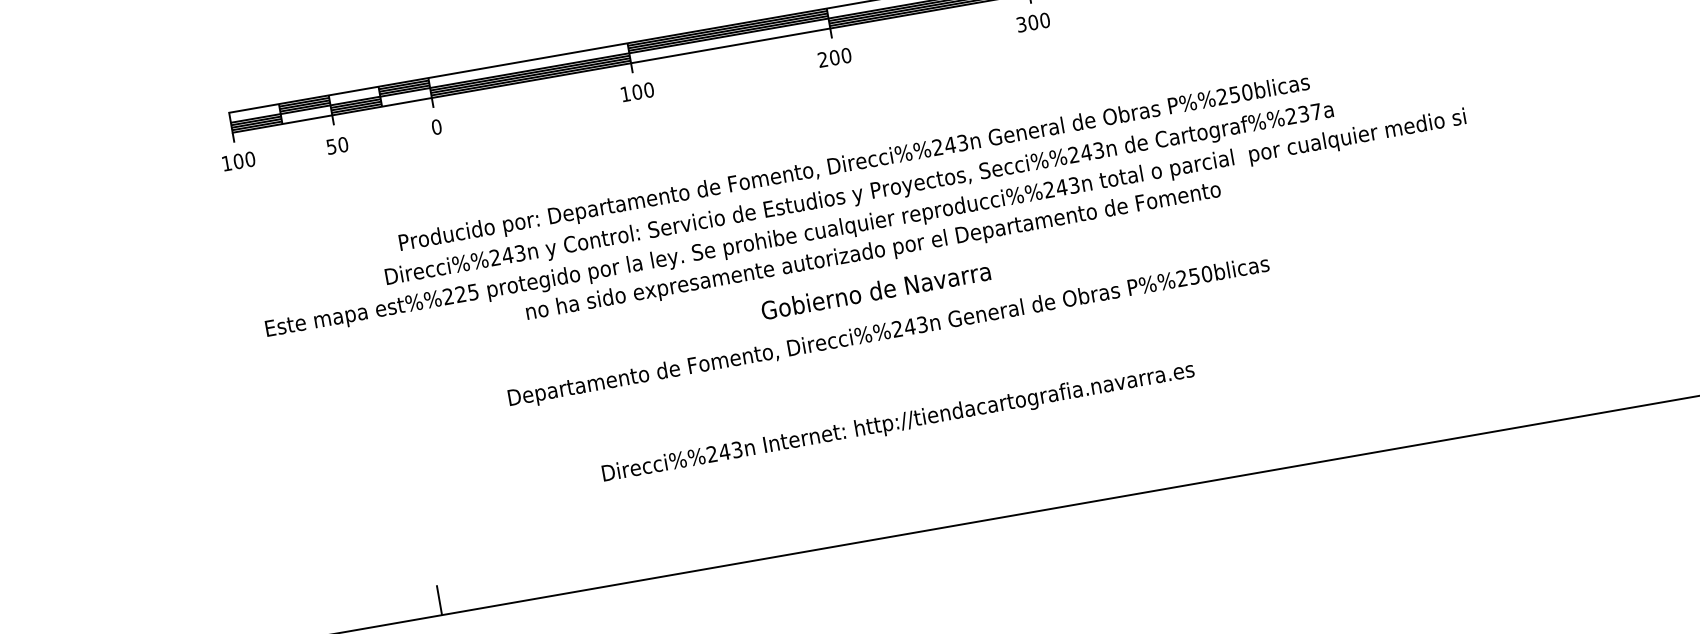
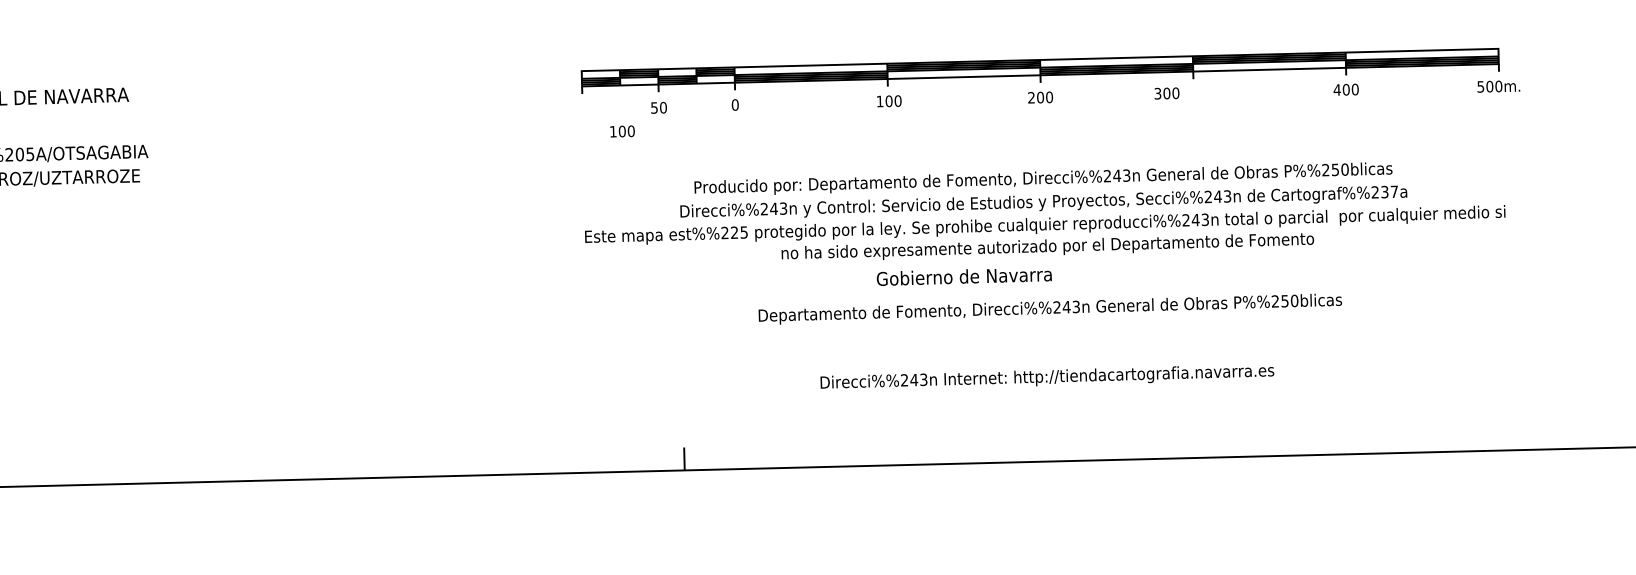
text: (1032, 22) -> (1166, 93), moved
text: (238, 161) -> (622, 131), moved
text: (875, 292) -> (963, 277), moved

